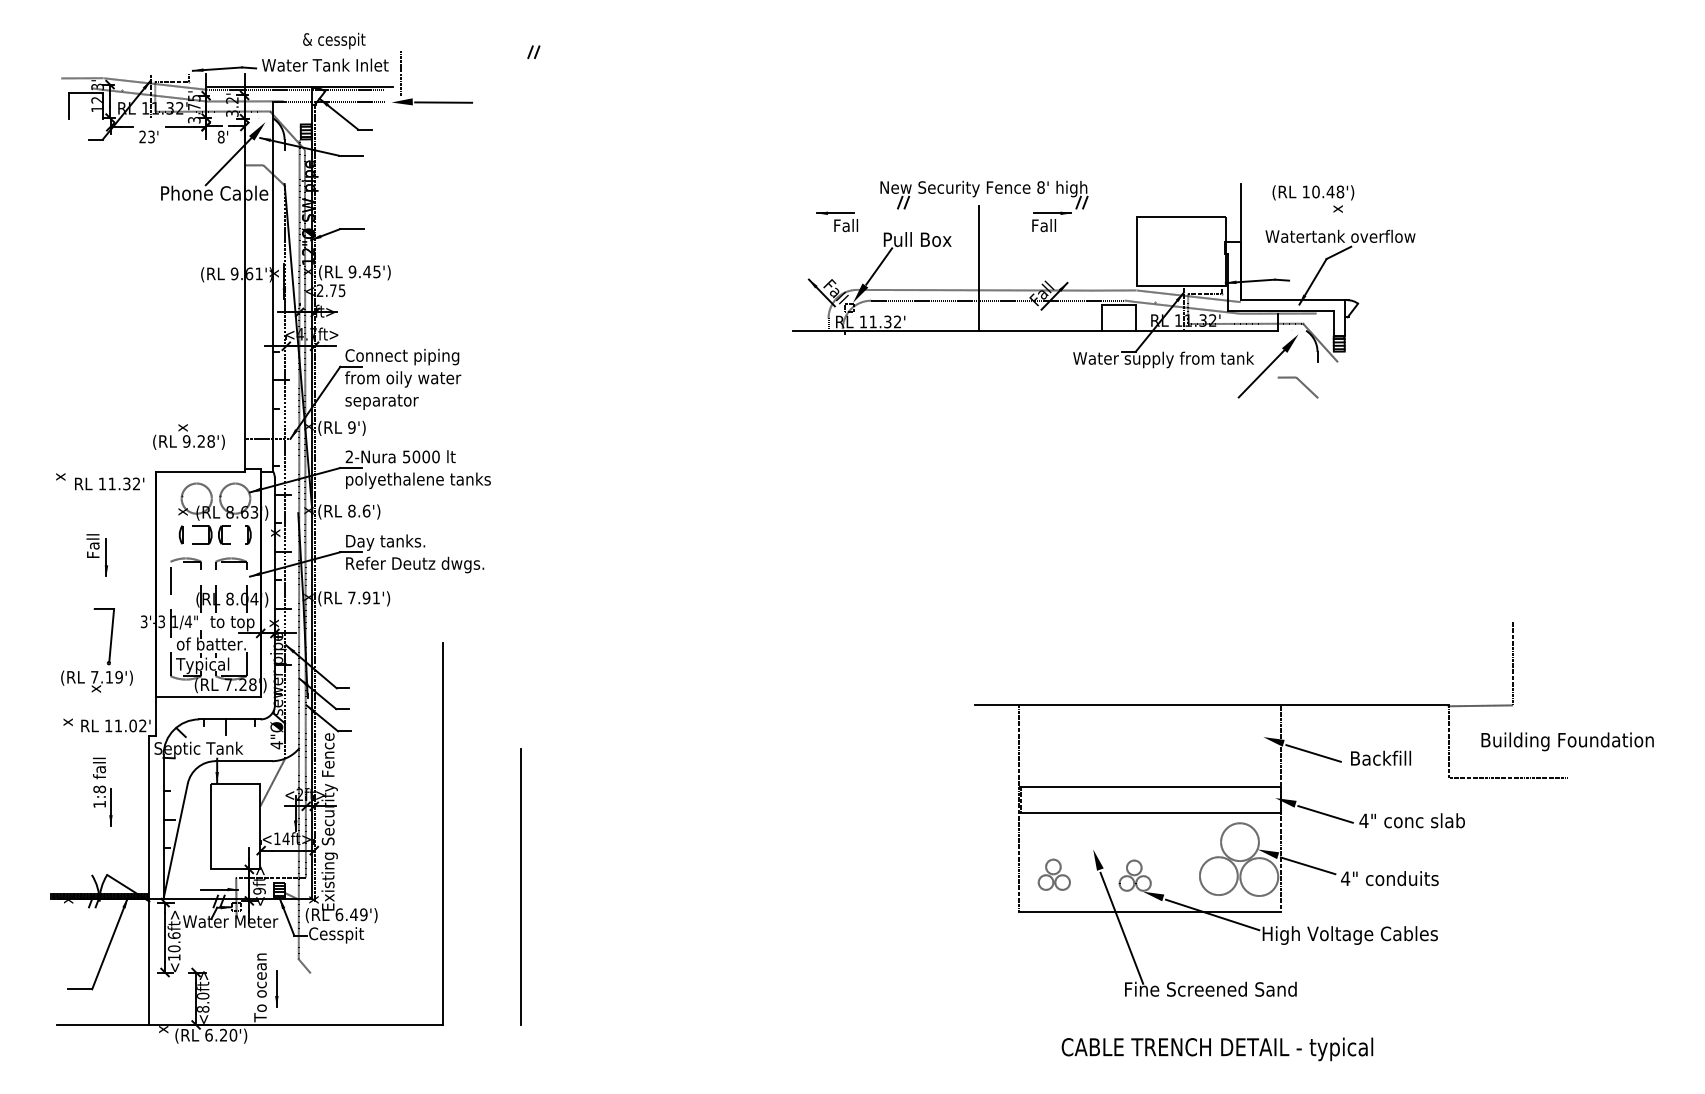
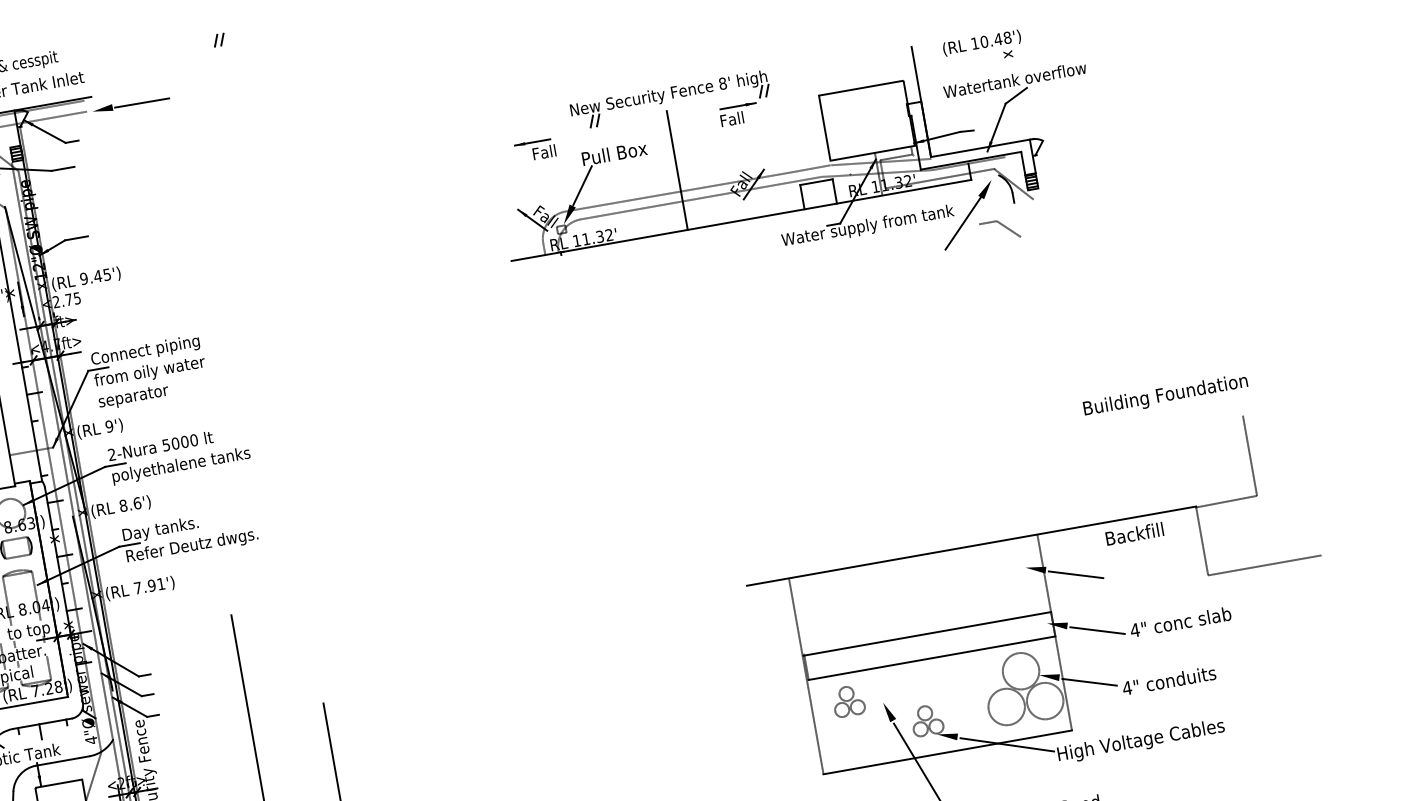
line: (400, 73) -> (96, 82), removed
text: (1567, 741) -> (1165, 395), moved
text: (1380, 757) -> (1134, 533), moved
part: (1053, 874) -> (847, 701), moved

